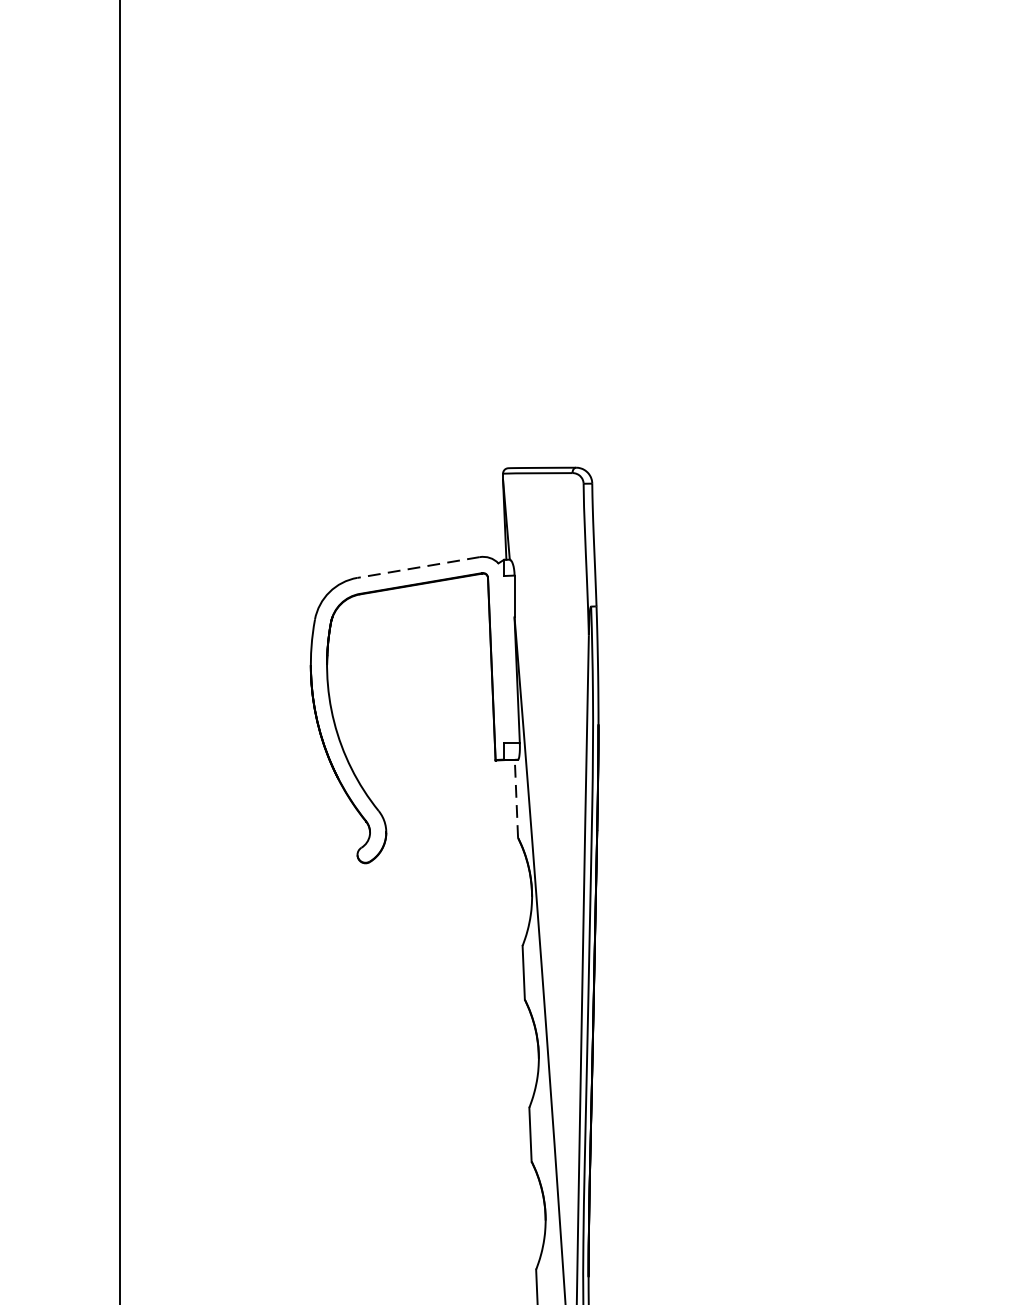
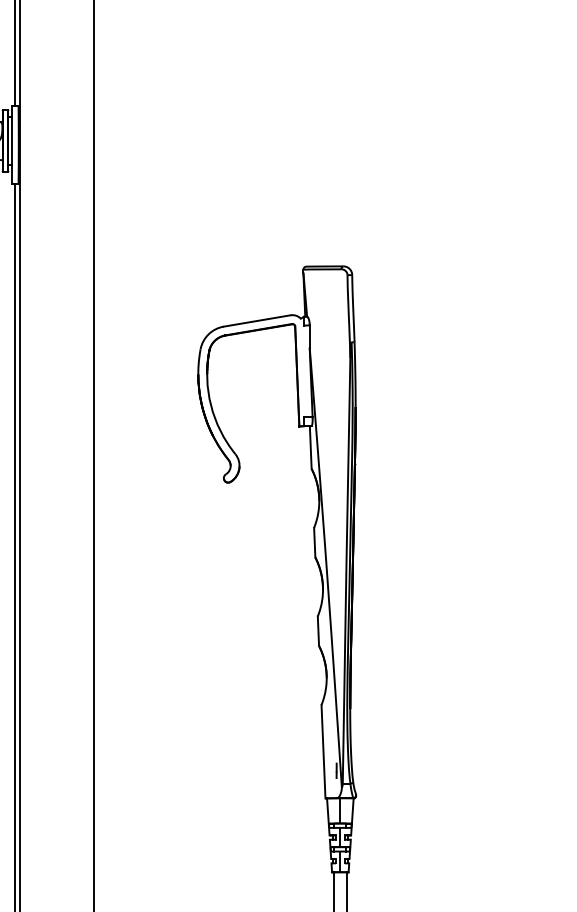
line: (419, 566) -> (257, 320), dashed -> solid
line: (515, 798) -> (310, 447), dashed -> solid

